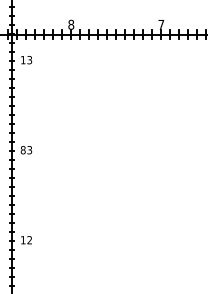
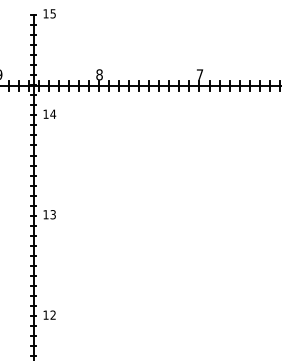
text: (29, 59) -> (53, 113), 13 -> 14
text: (22, 149) -> (45, 214), 83 -> 13

